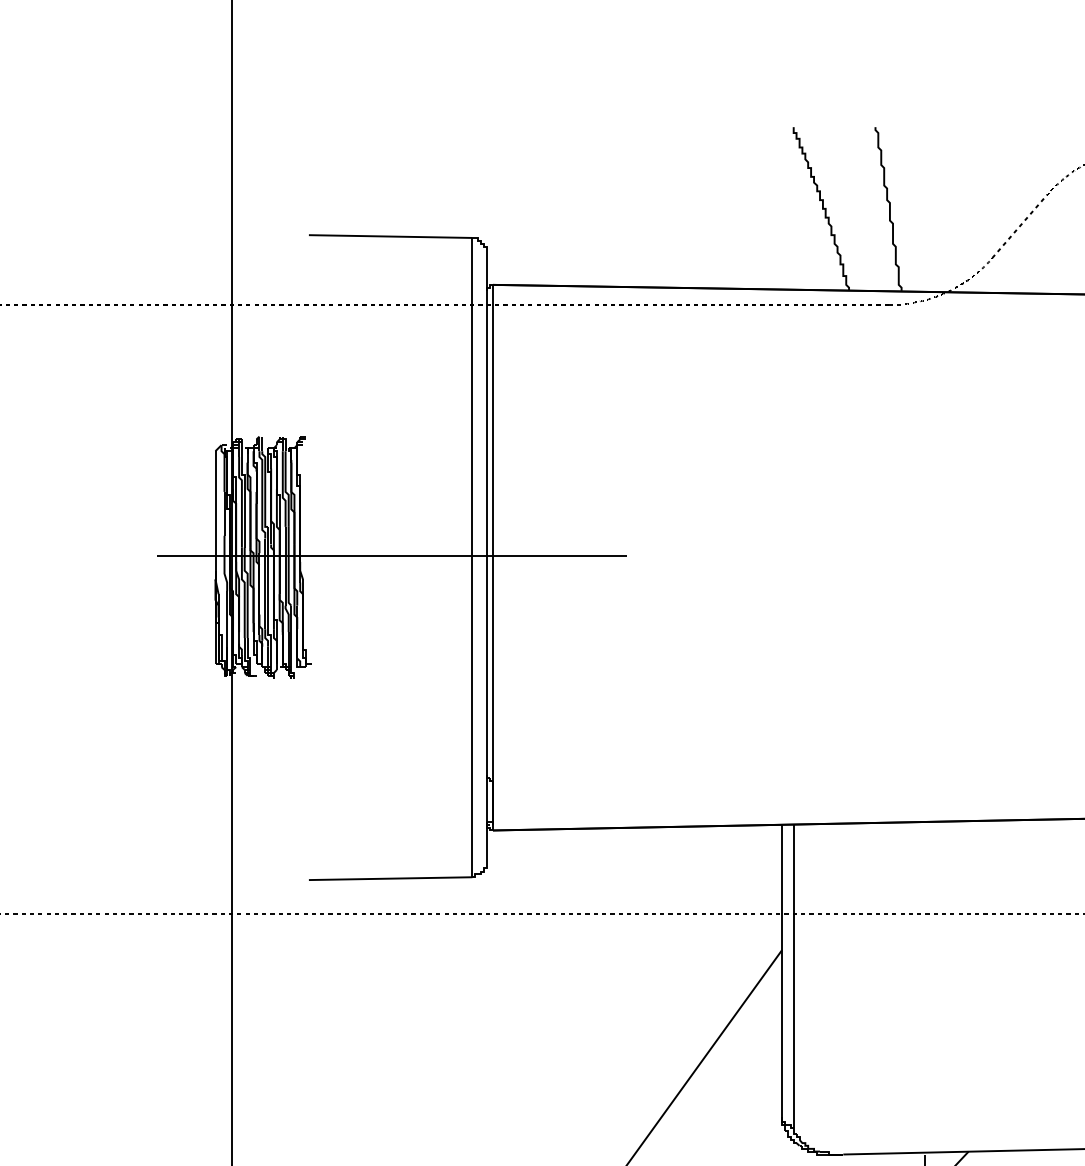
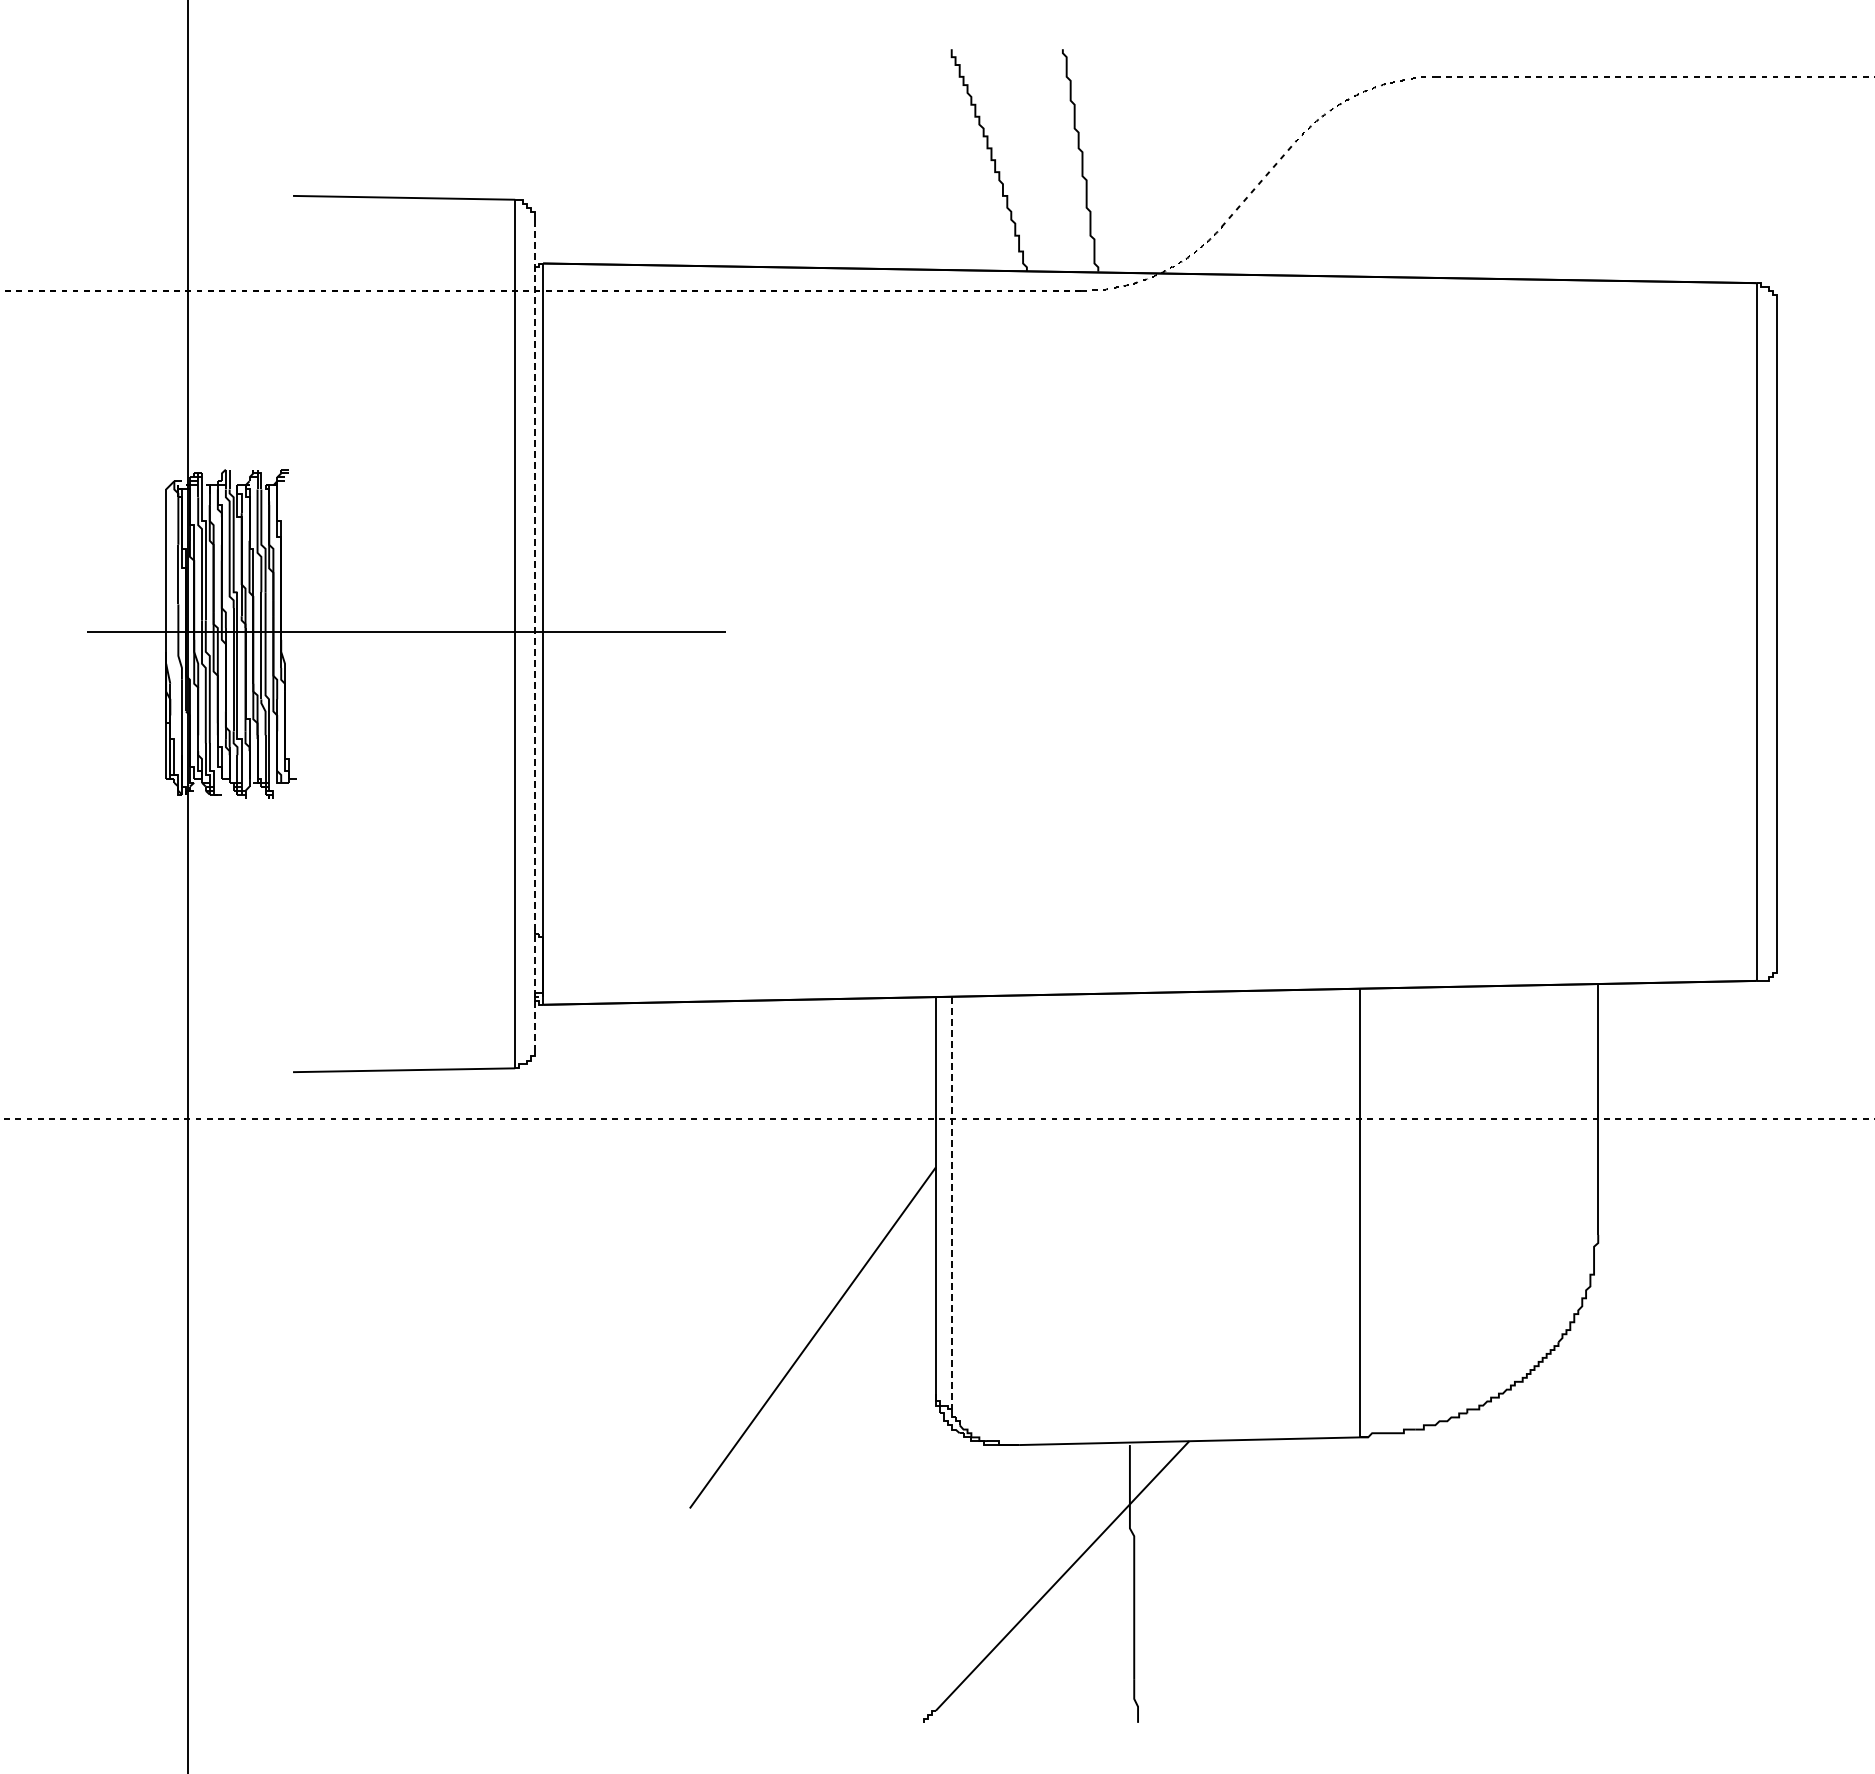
line: (487, 557) -> (535, 634), solid -> dashed
line: (793, 976) -> (951, 1203), solid -> dashed

